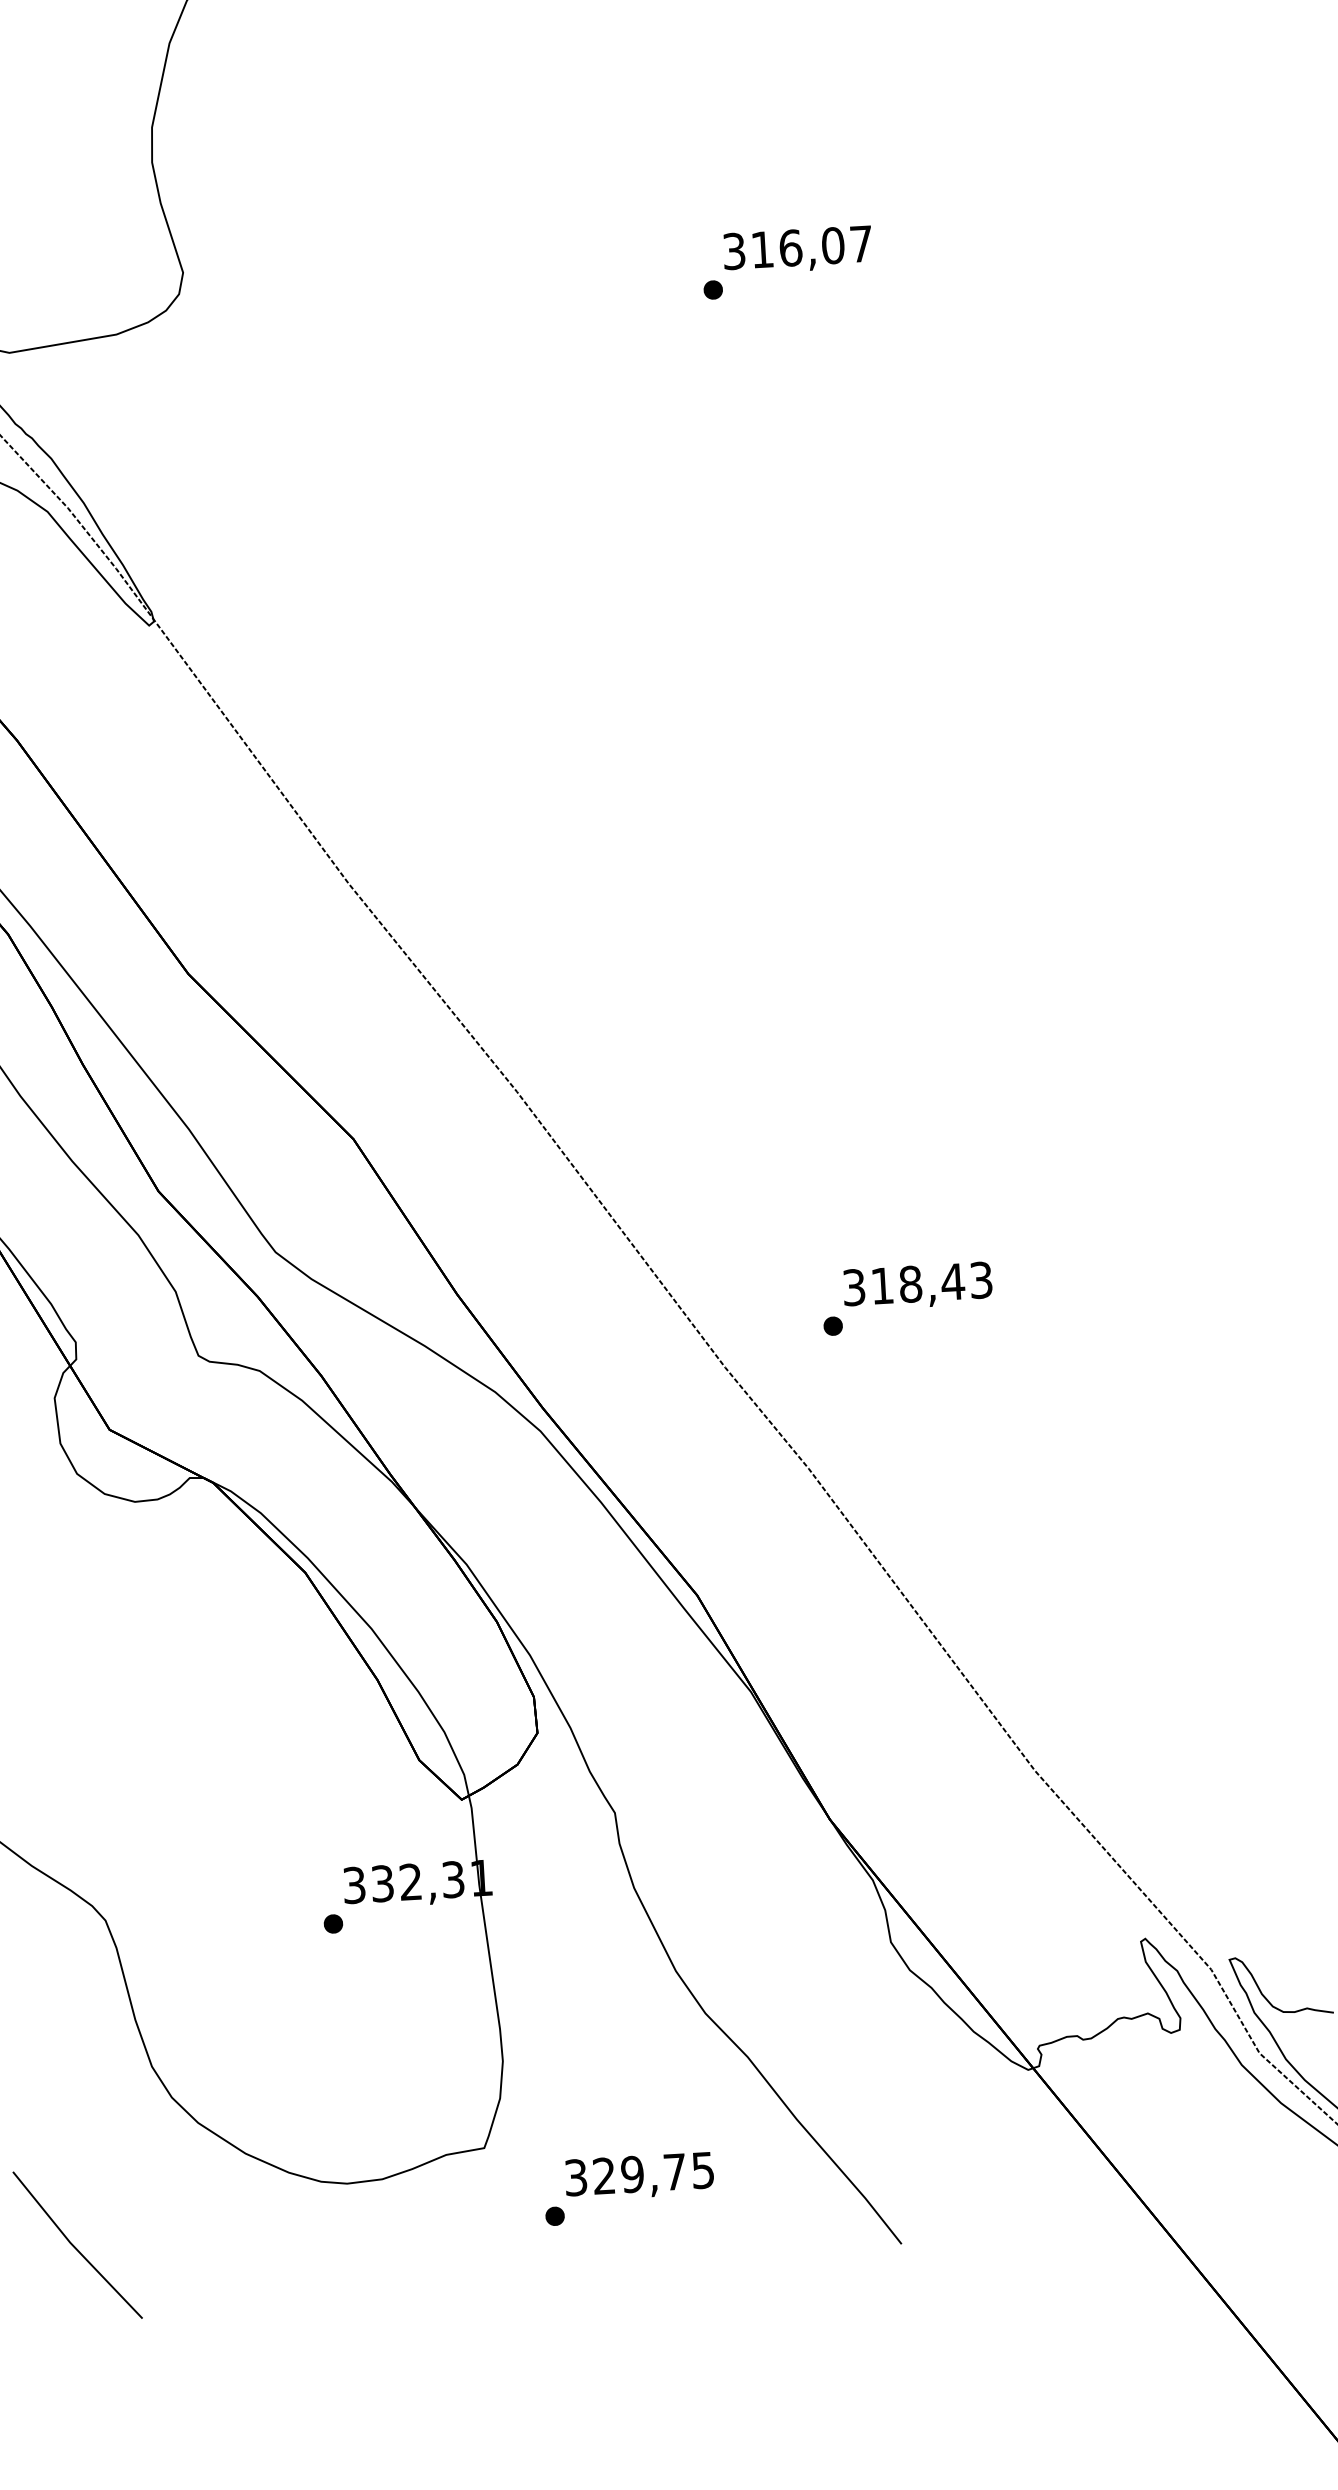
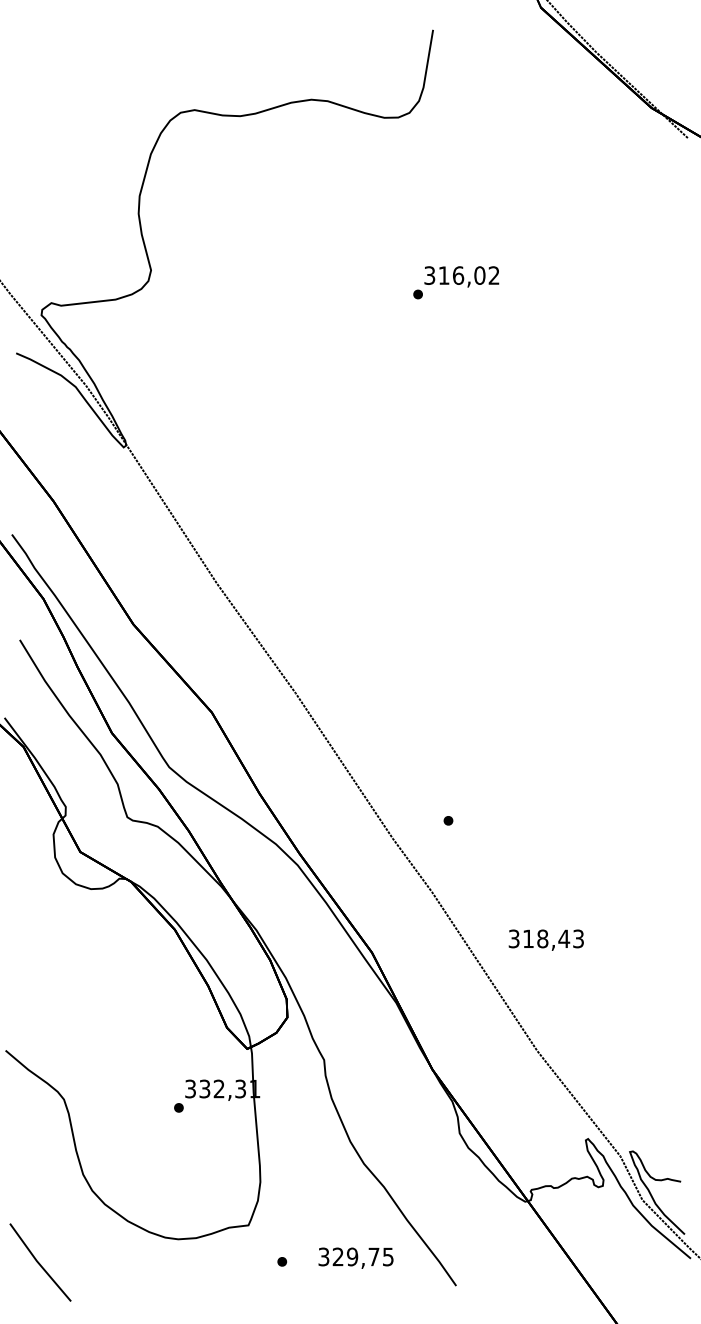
text: (860, 243) -> (493, 275), 316,07 -> 316,02
text: (916, 1285) -> (545, 939), moved
text: (638, 2175) -> (355, 1257), moved

